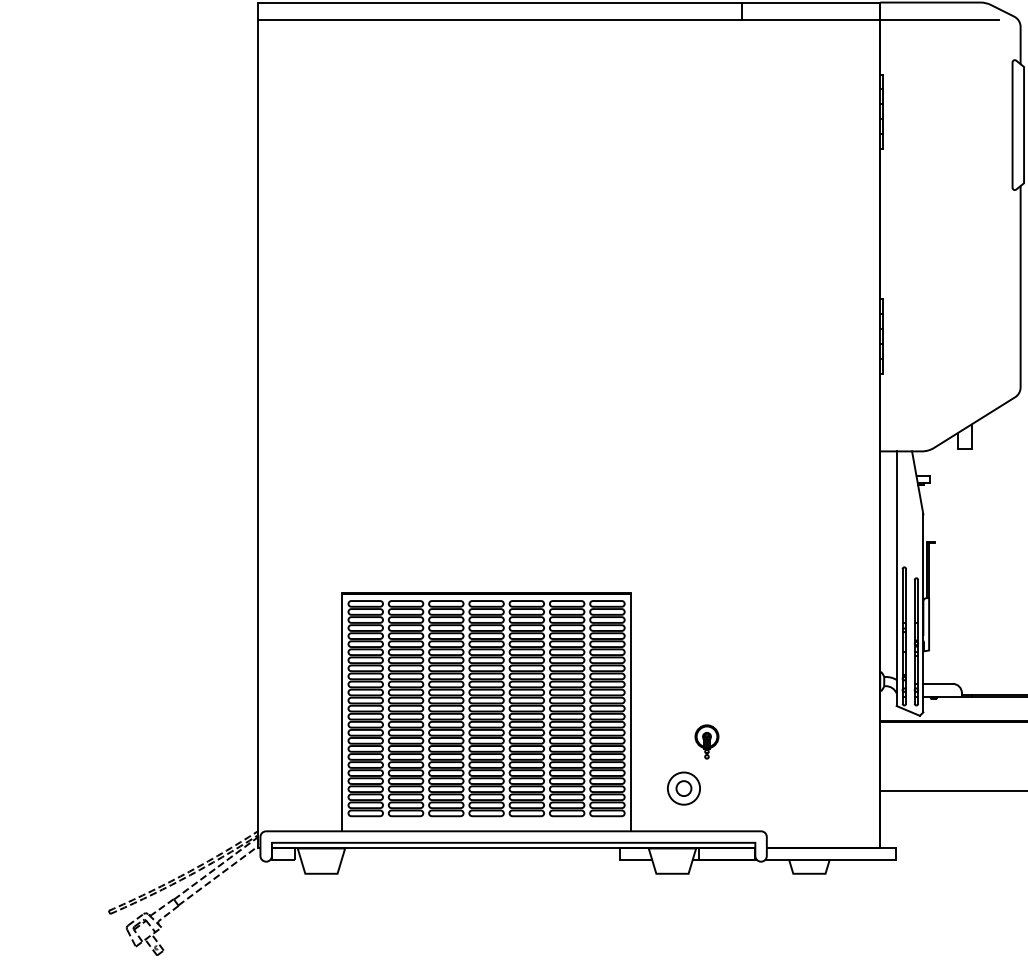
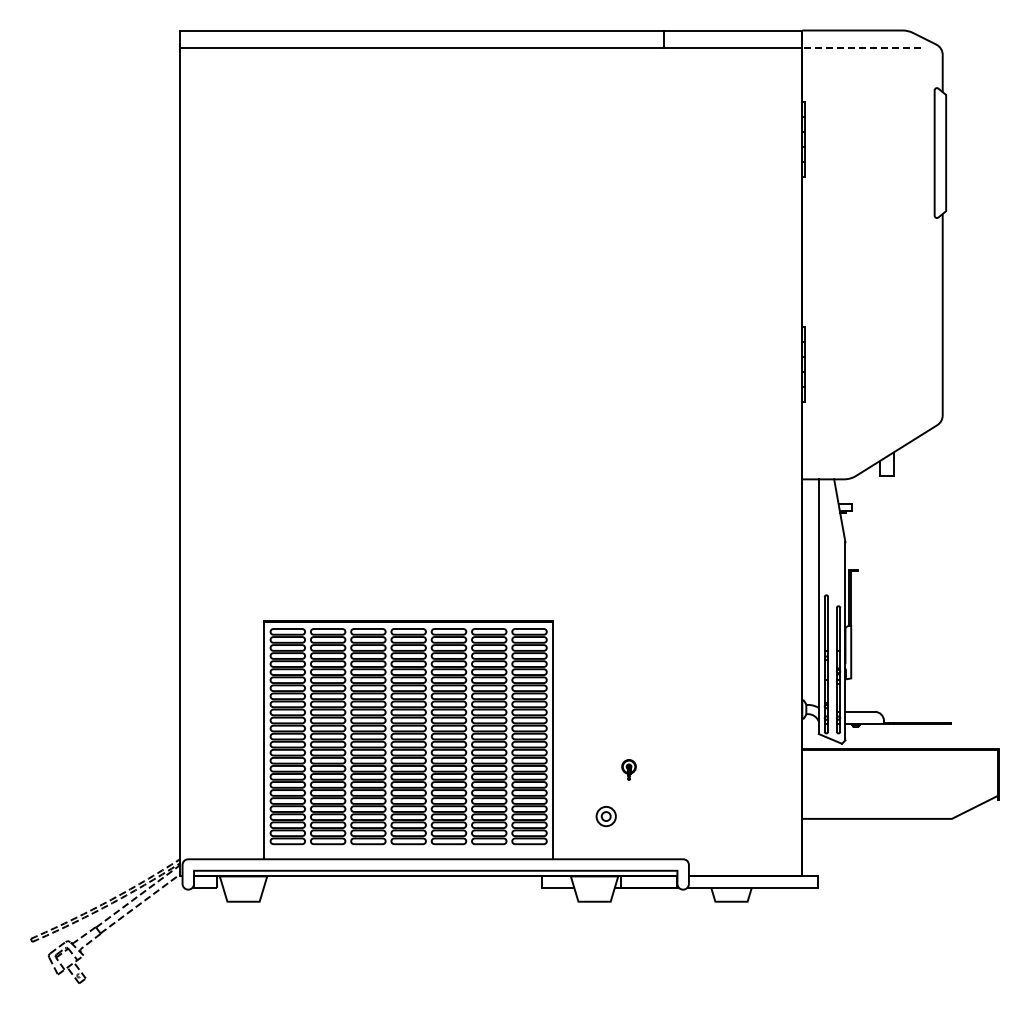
line: (939, 19) -> (861, 47), solid -> dashed
part: (706, 741) -> (628, 769), size x0.6
part: (684, 788) -> (606, 816), size x0.6

